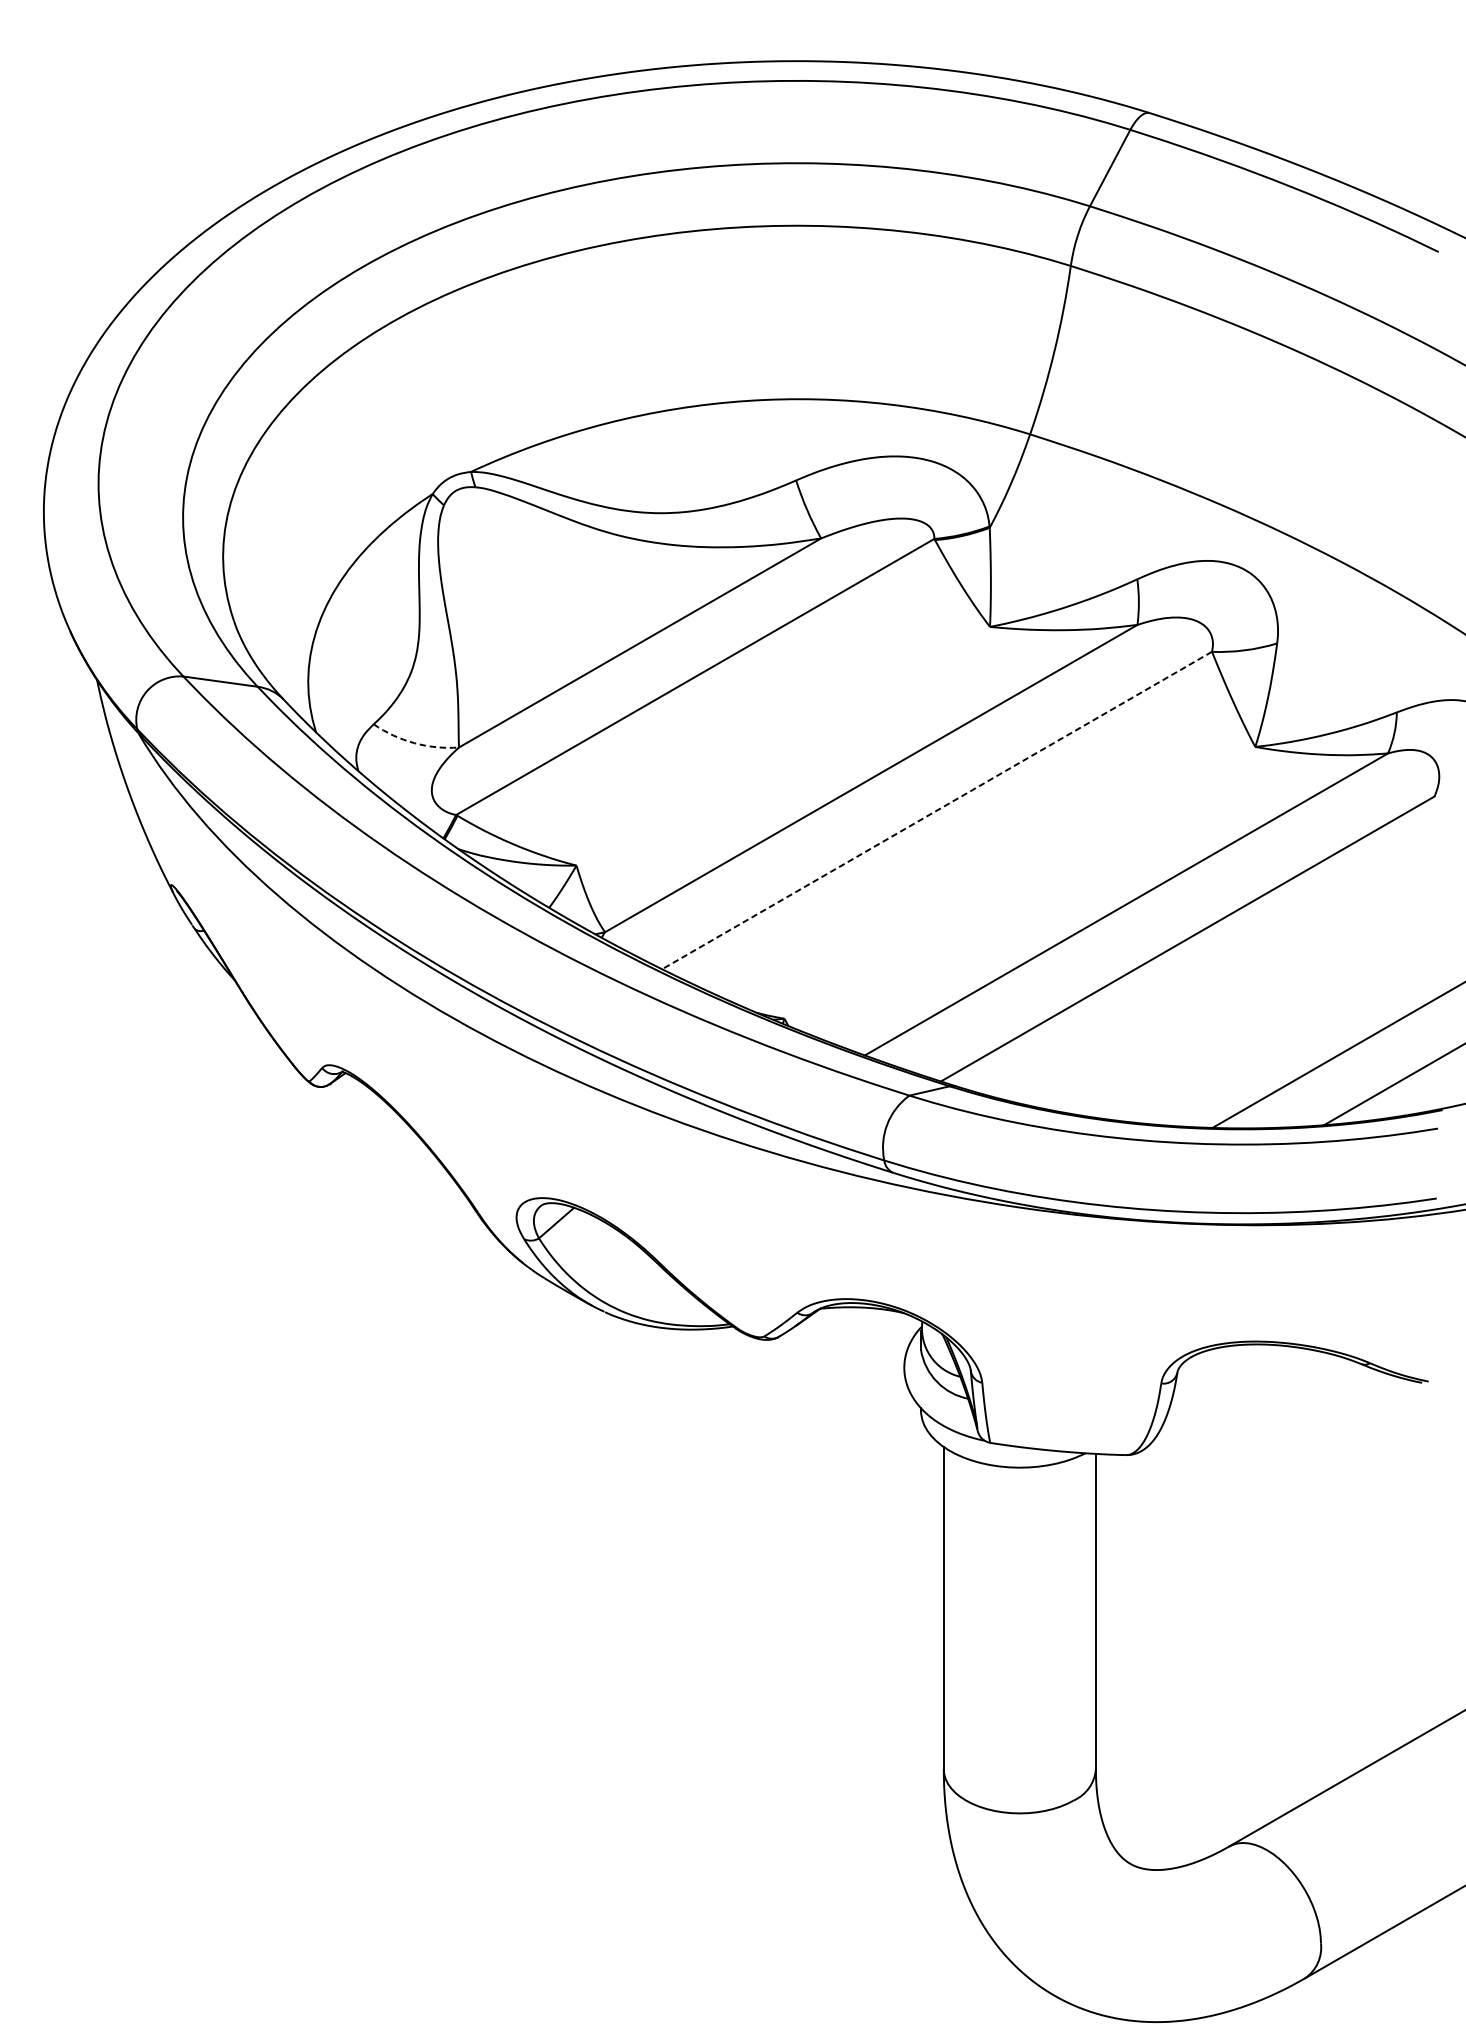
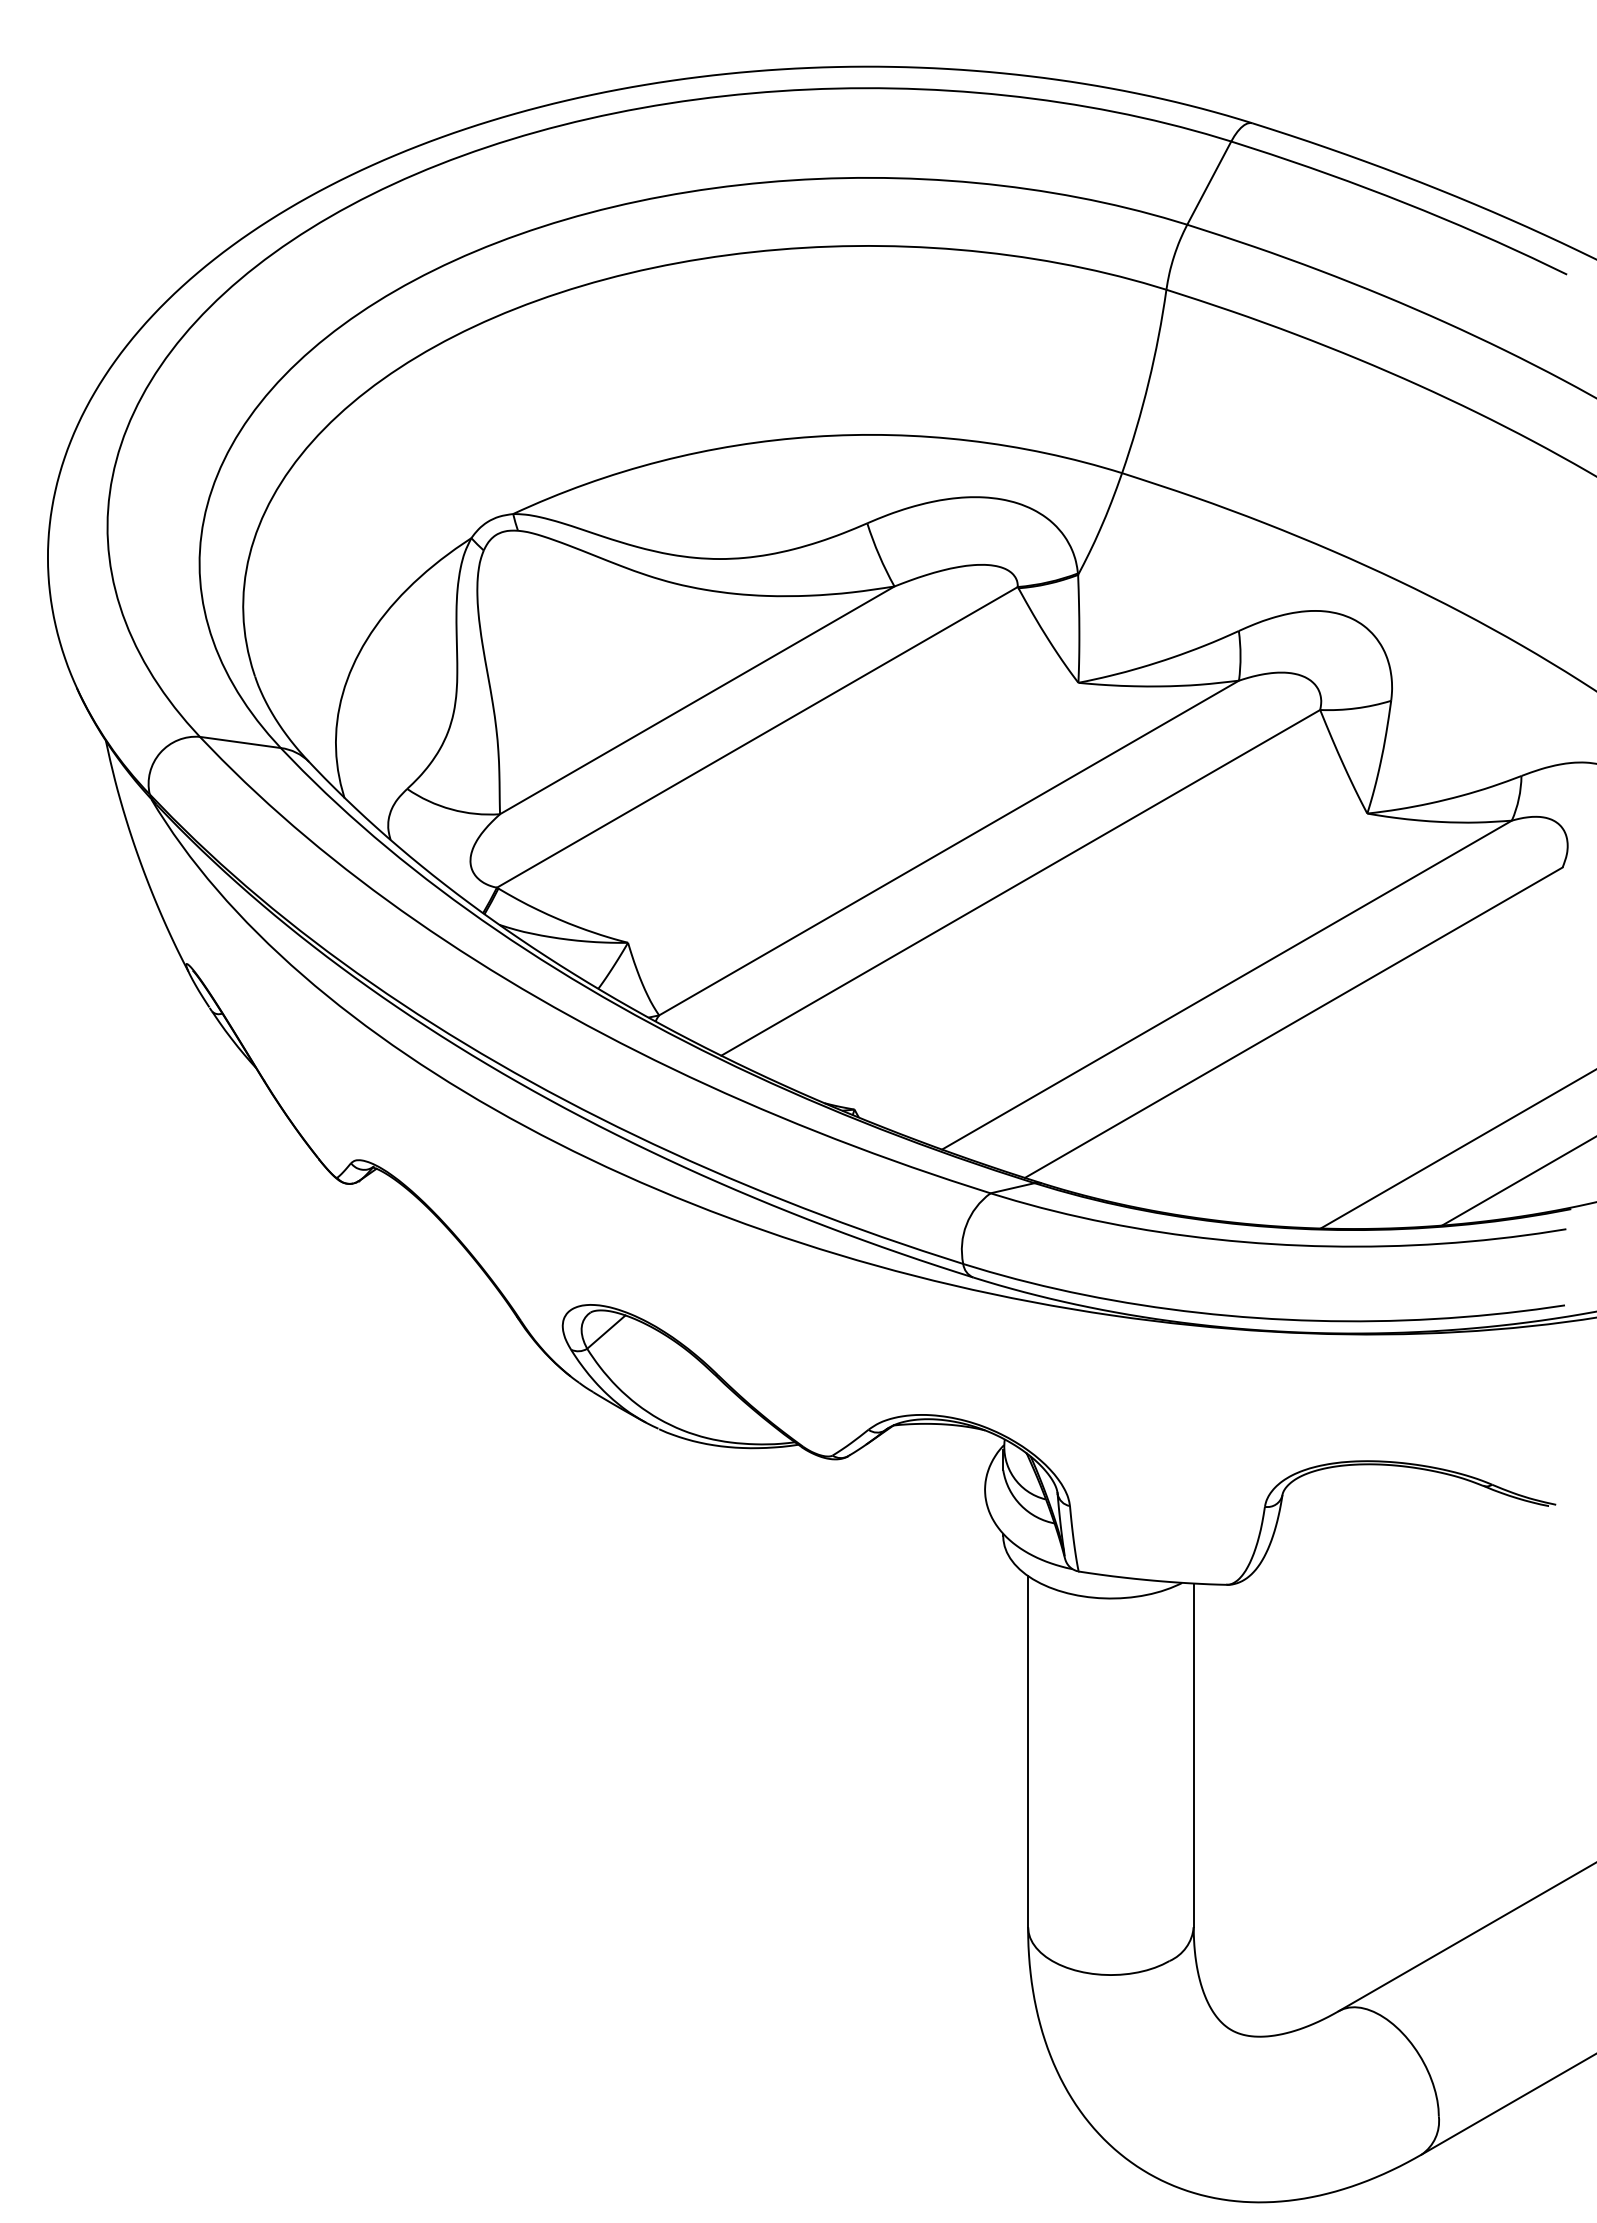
arc: (414, 743) -> (451, 809), dashed -> solid
line: (936, 810) -> (1020, 882), dashed -> solid

